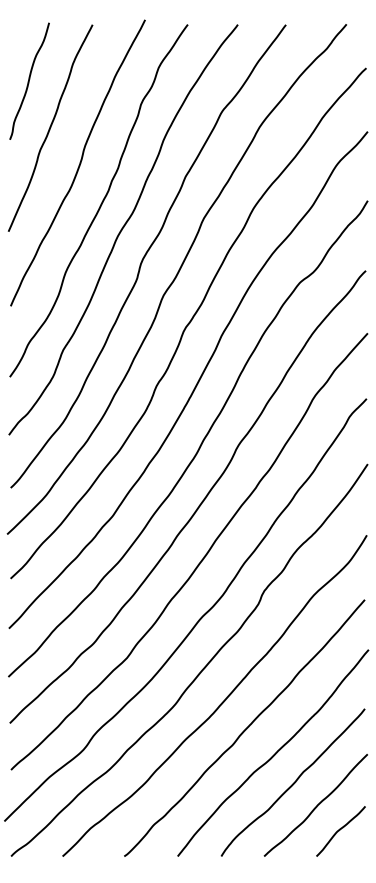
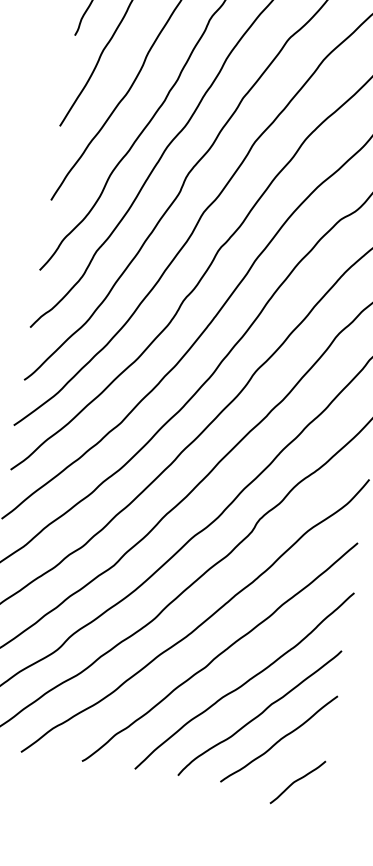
curve: (340, 830) -> (297, 781), moved

